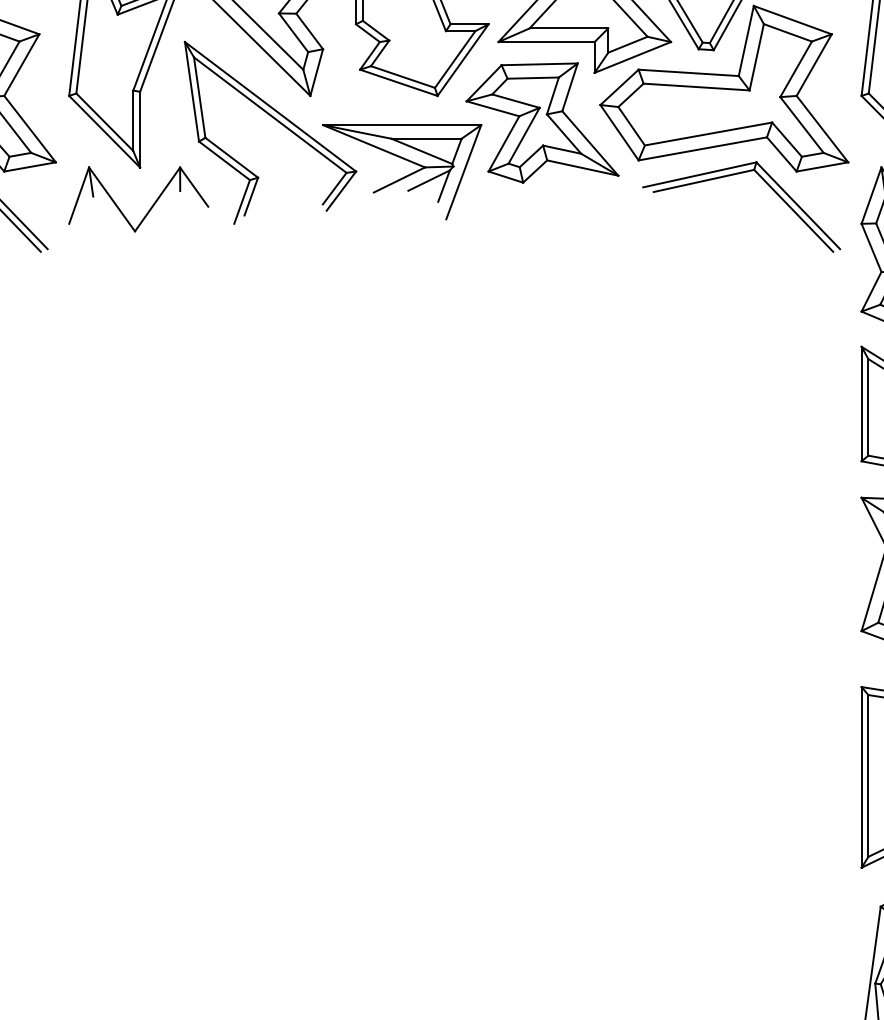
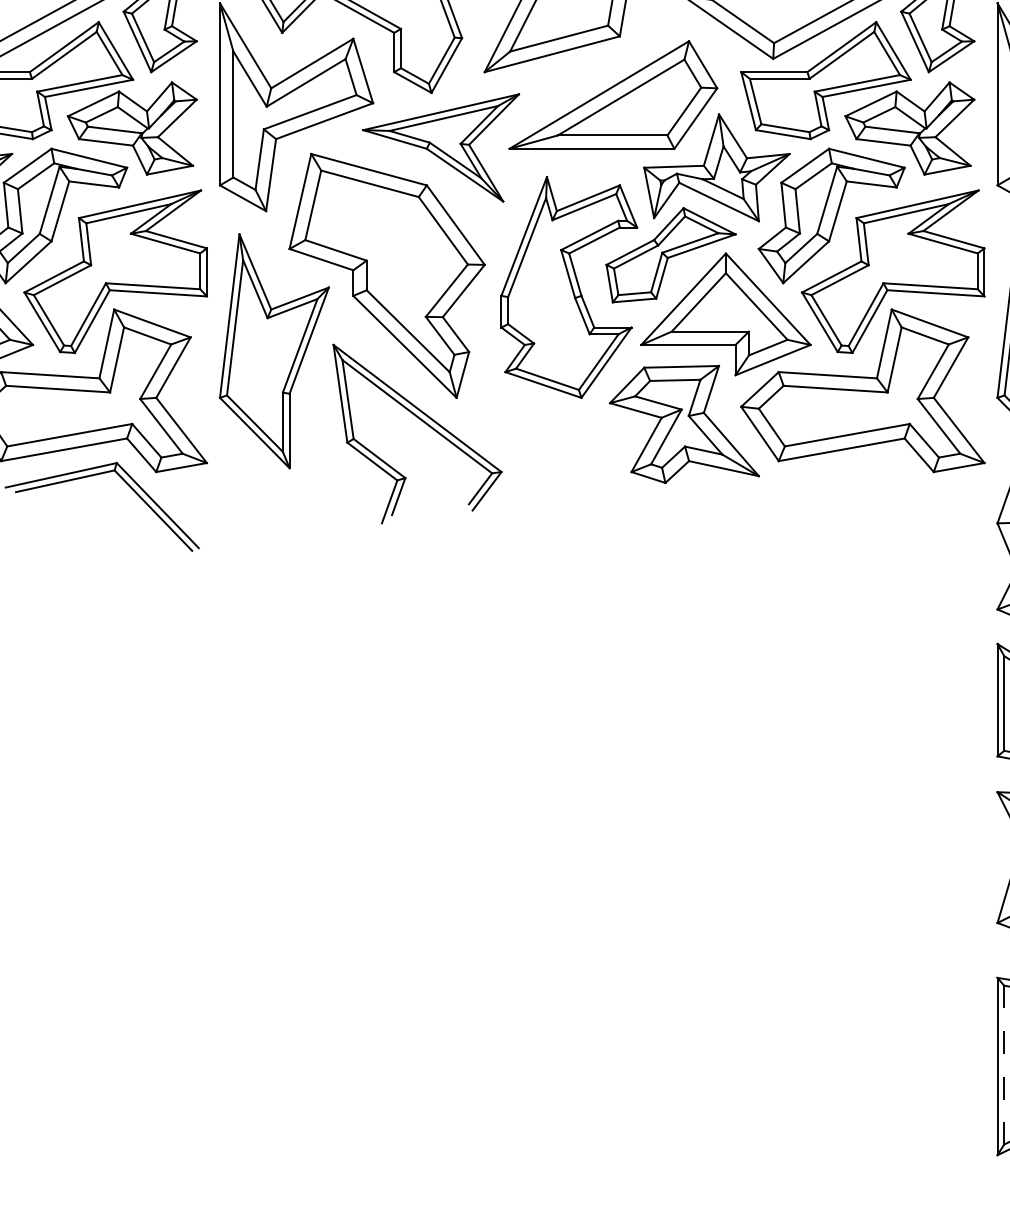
part: (401, 172) -> (546, 472), removed
part: (732, 176) -> (870, 476), removed
part: (150, 207) -> (299, 507), removed
line: (868, 776) -> (1004, 1065), solid -> dashed

